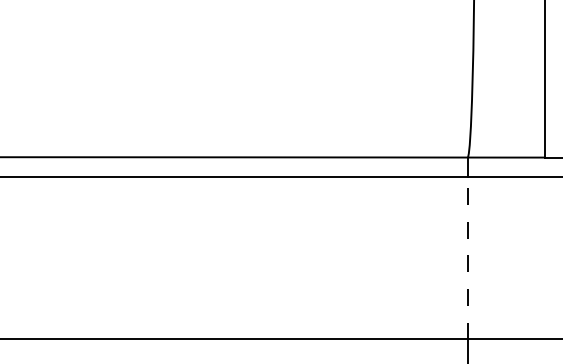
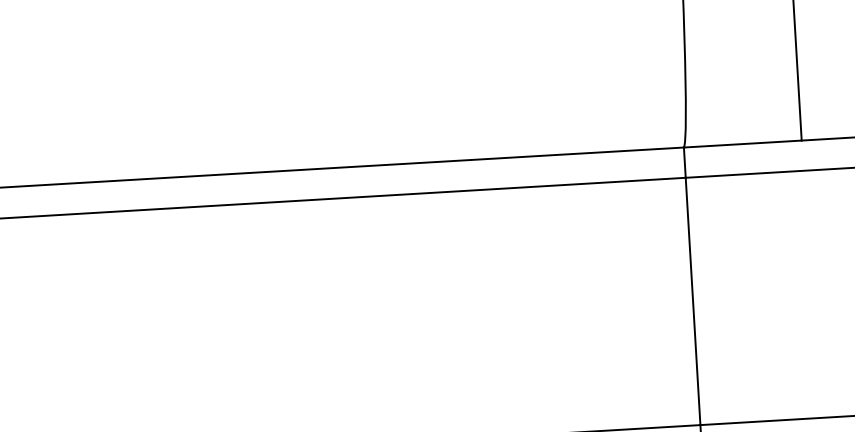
line: (467, 258) -> (692, 301), dashed -> solid

